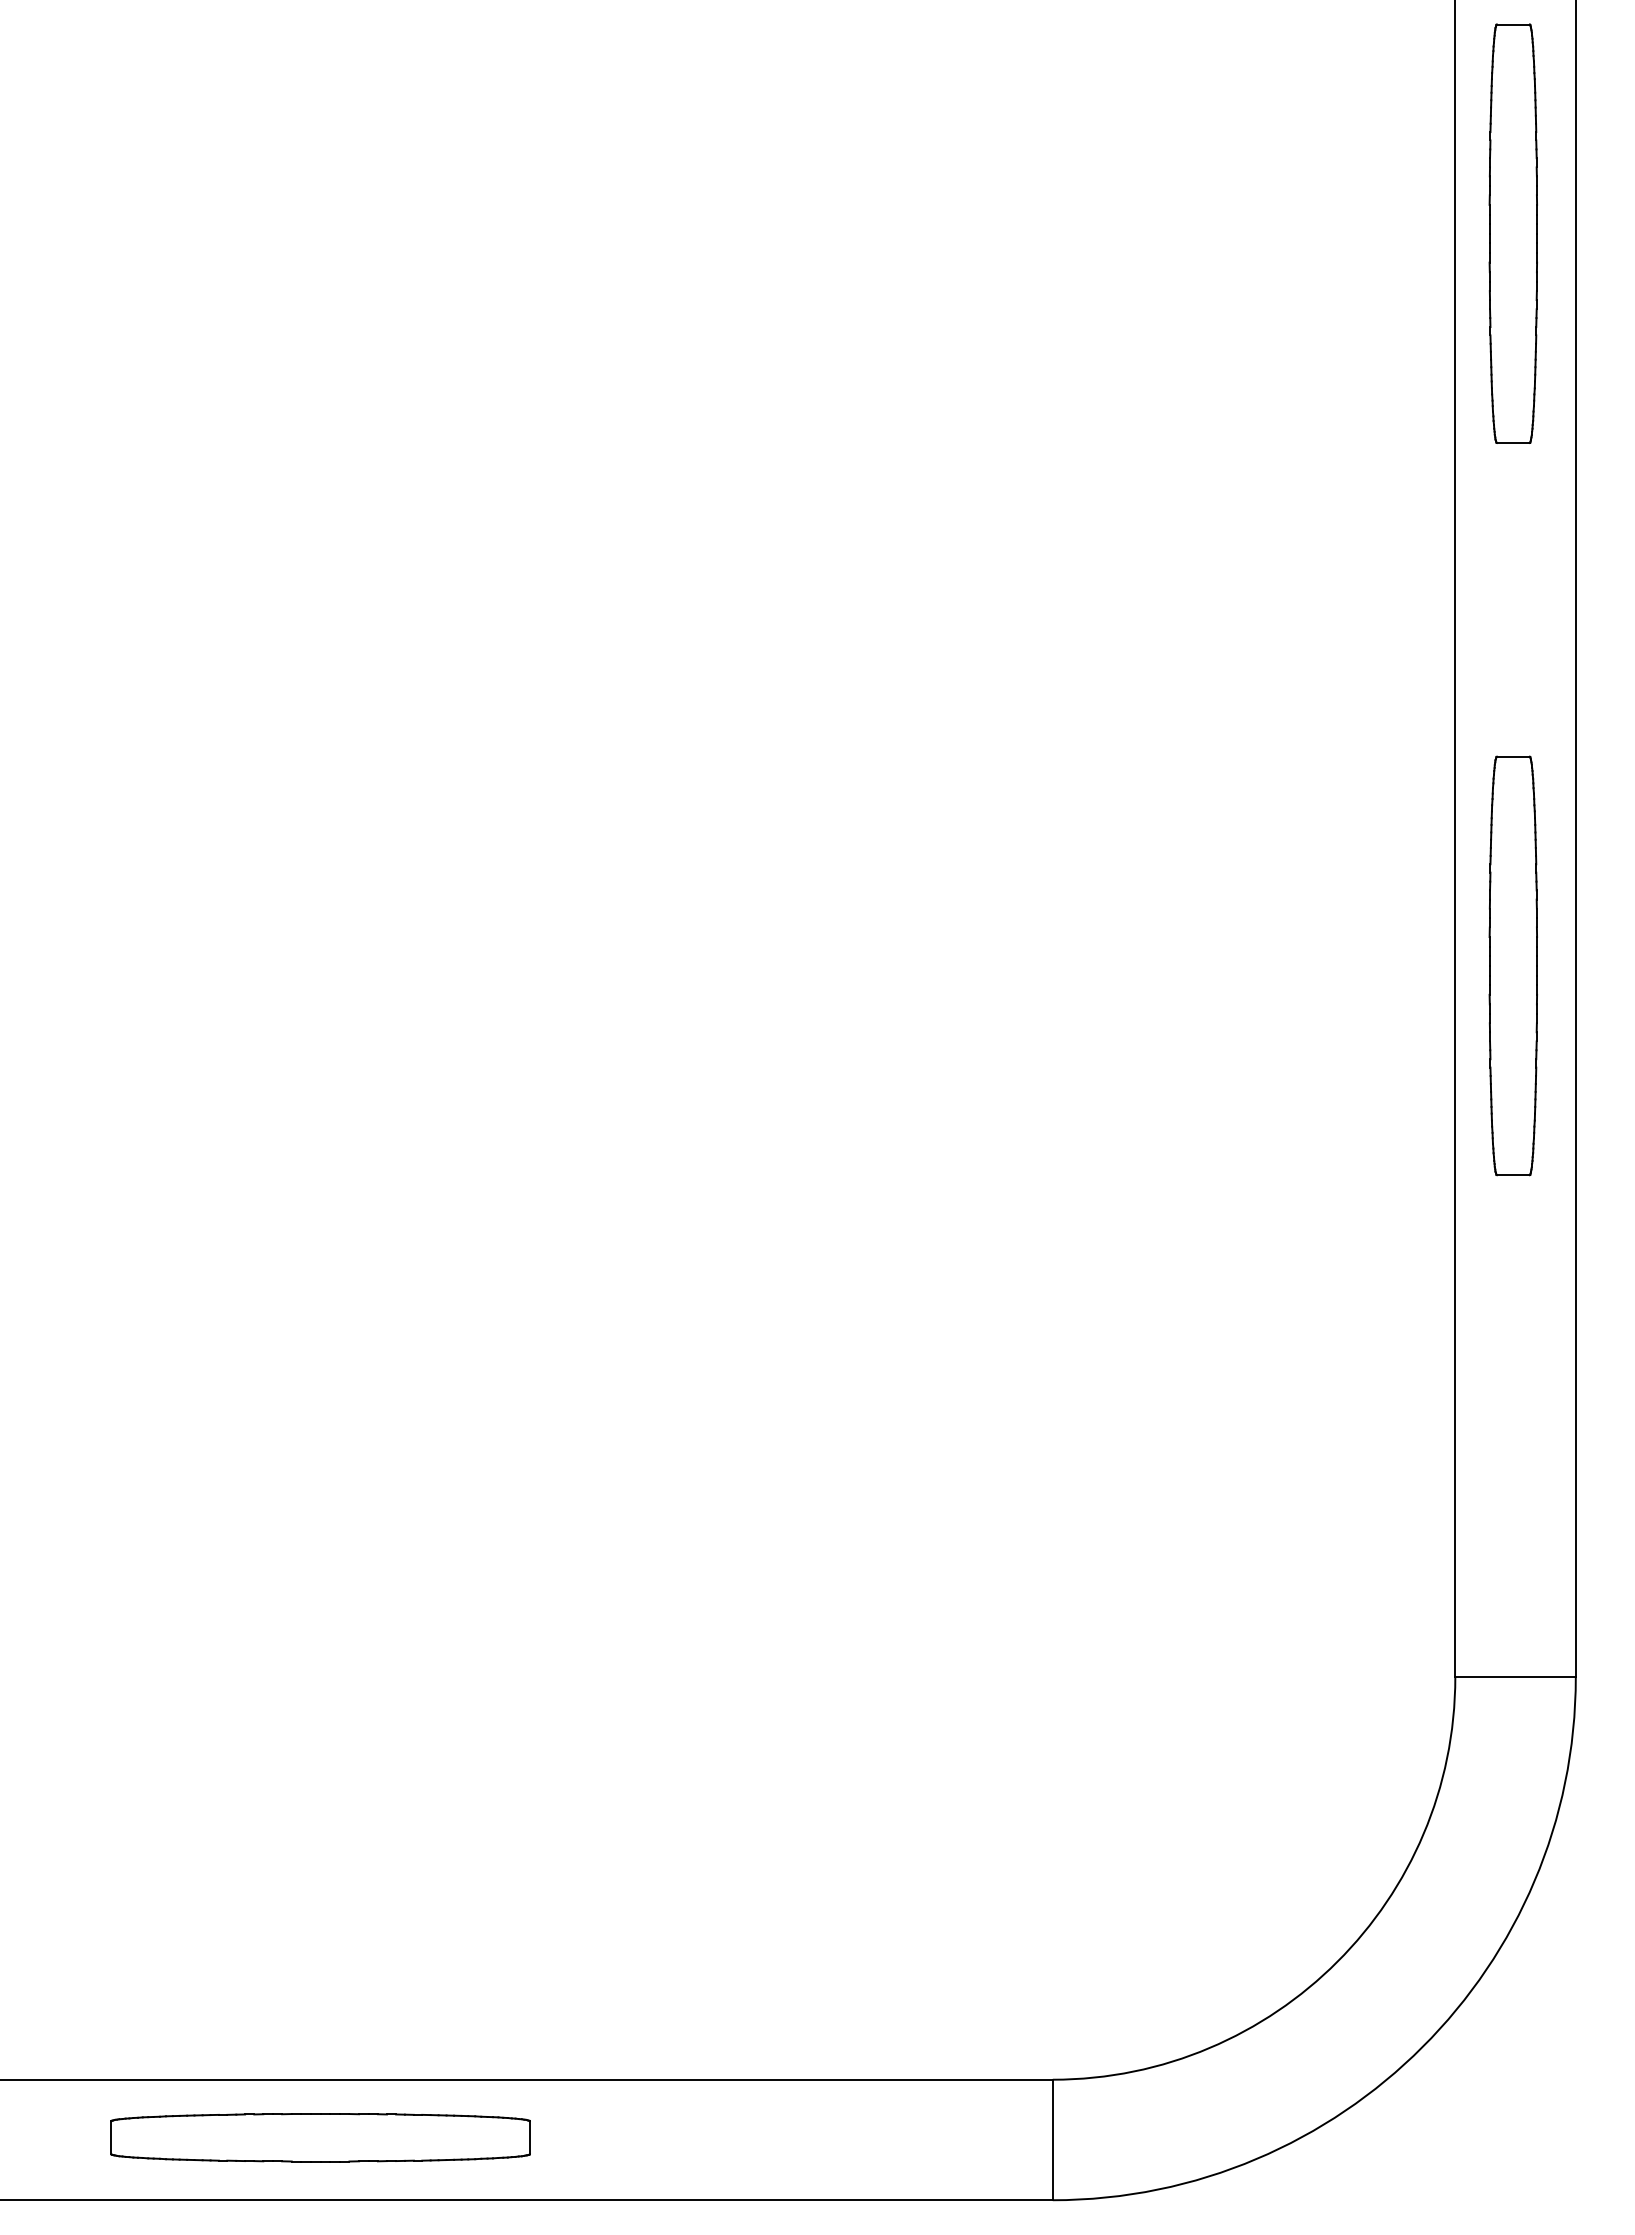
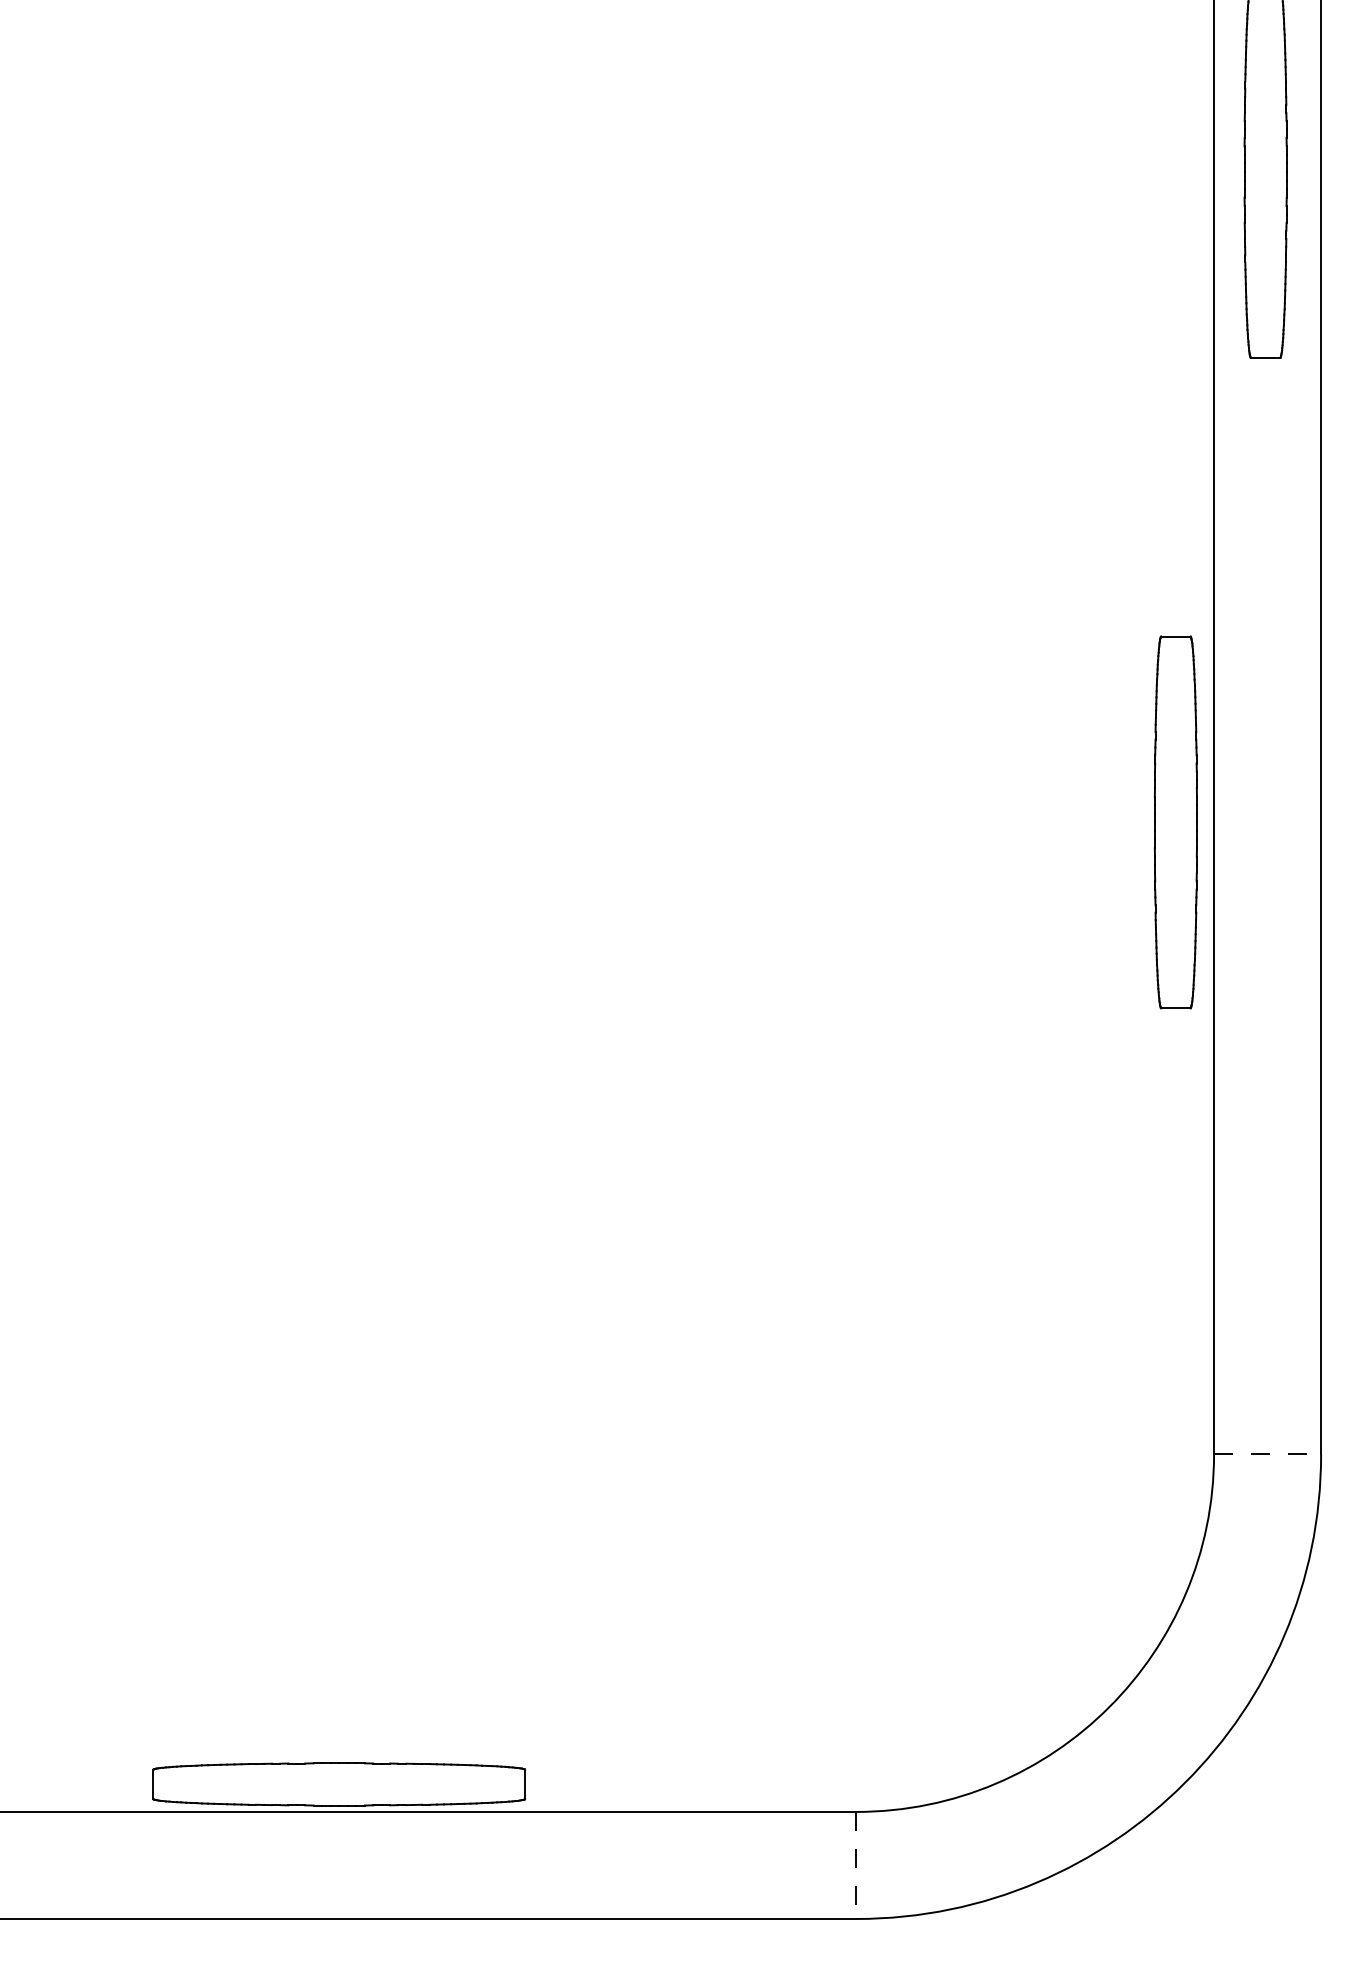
part: (1512, 965) -> (1175, 822), moved
line: (1516, 1677) -> (1268, 1454), solid -> dashed
part: (320, 2137) -> (339, 1784), moved
line: (1052, 2140) -> (856, 1865), solid -> dashed

